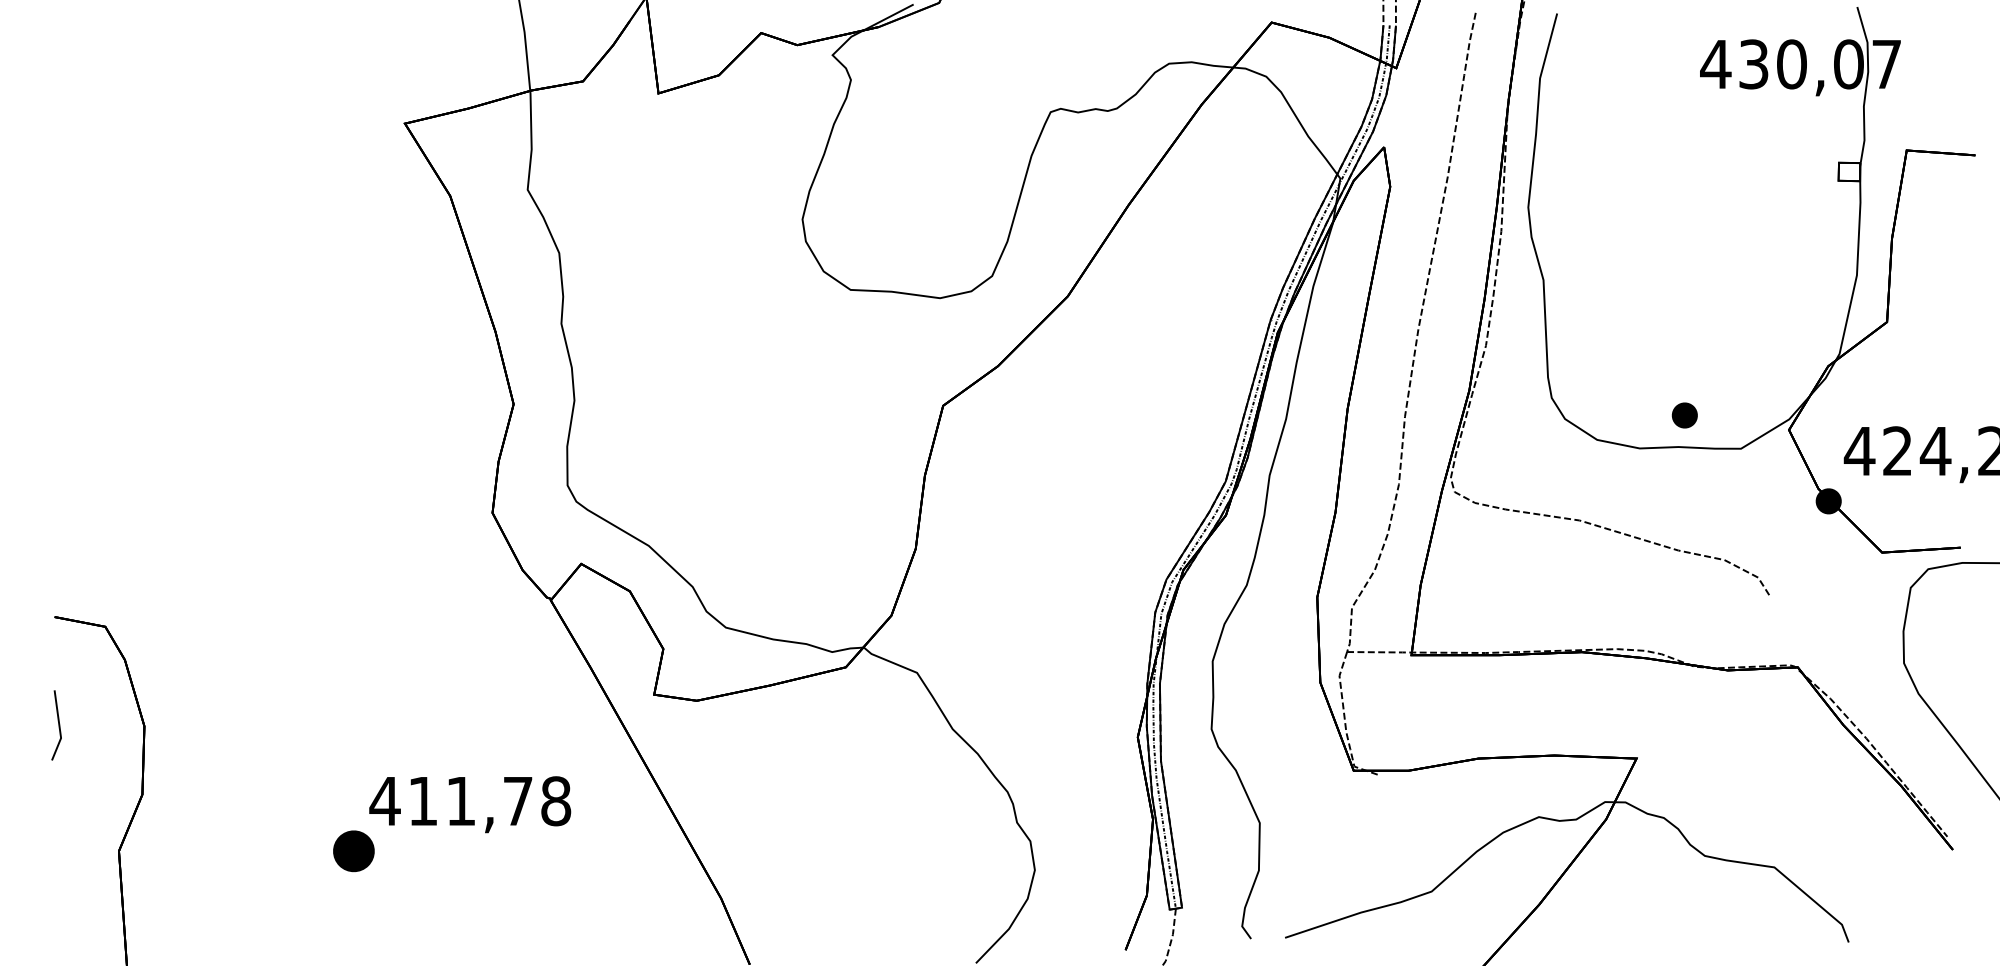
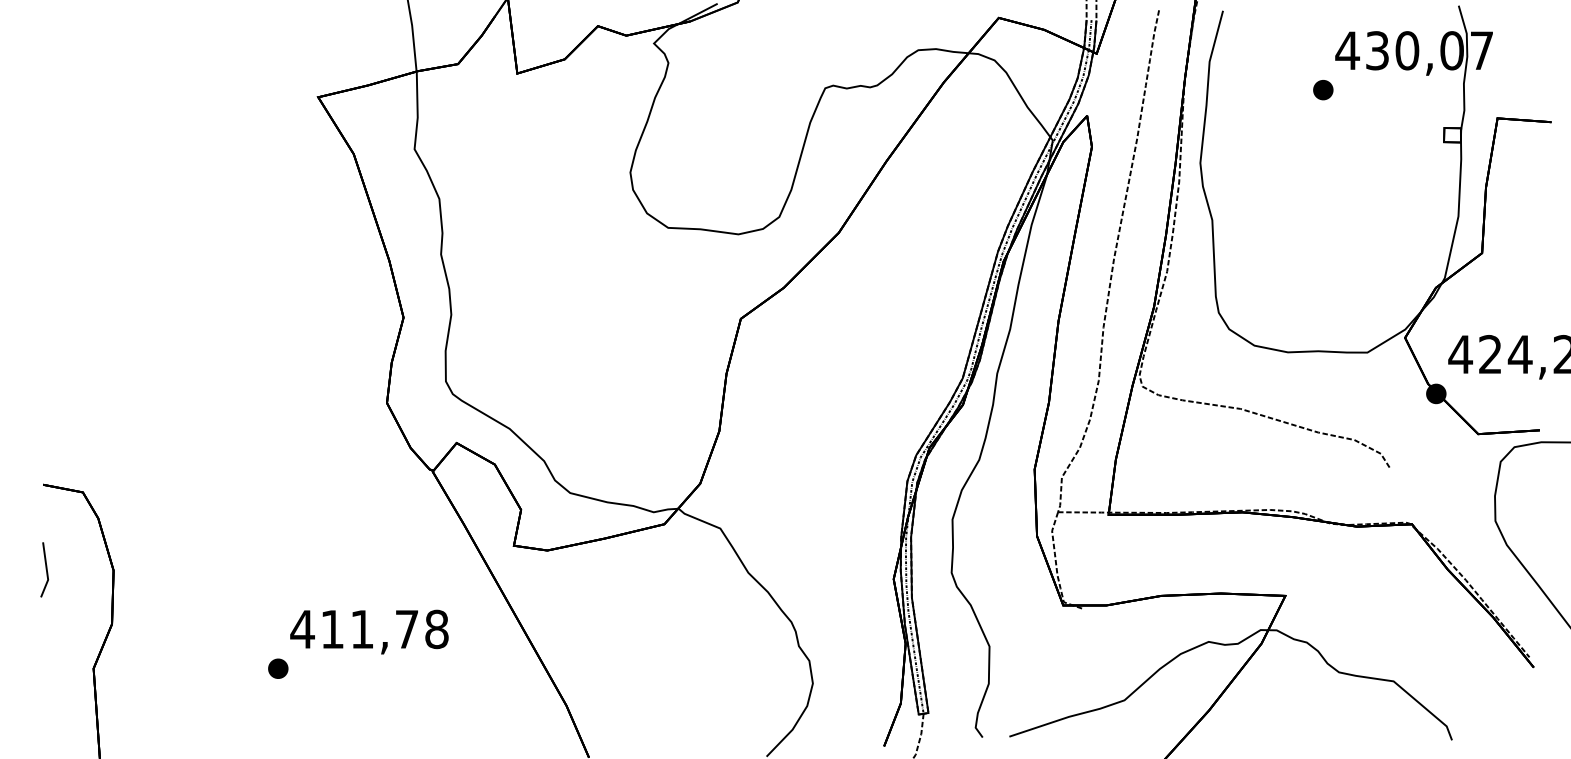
part: (1684, 415) -> (1323, 90), moved
part: (354, 851) -> (278, 668), size x0.62

